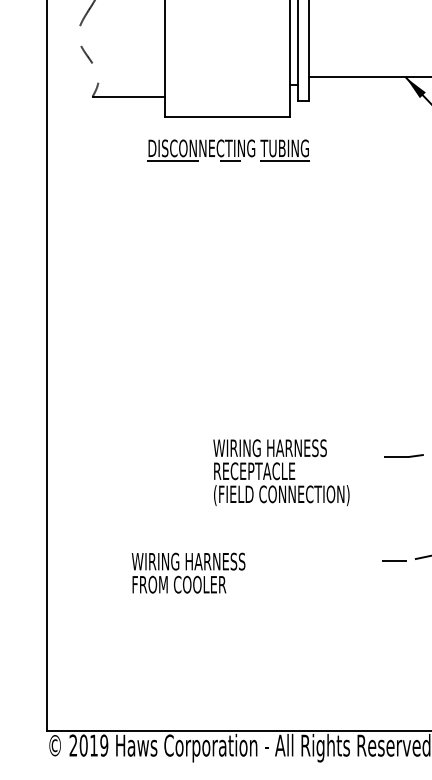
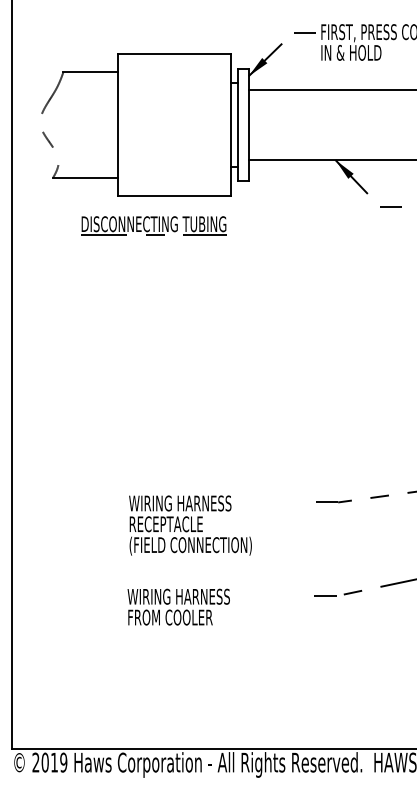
part: (228, 149) -> (153, 225), moved
text: (281, 472) -> (190, 525), moved
text: (188, 572) -> (178, 606), moved

